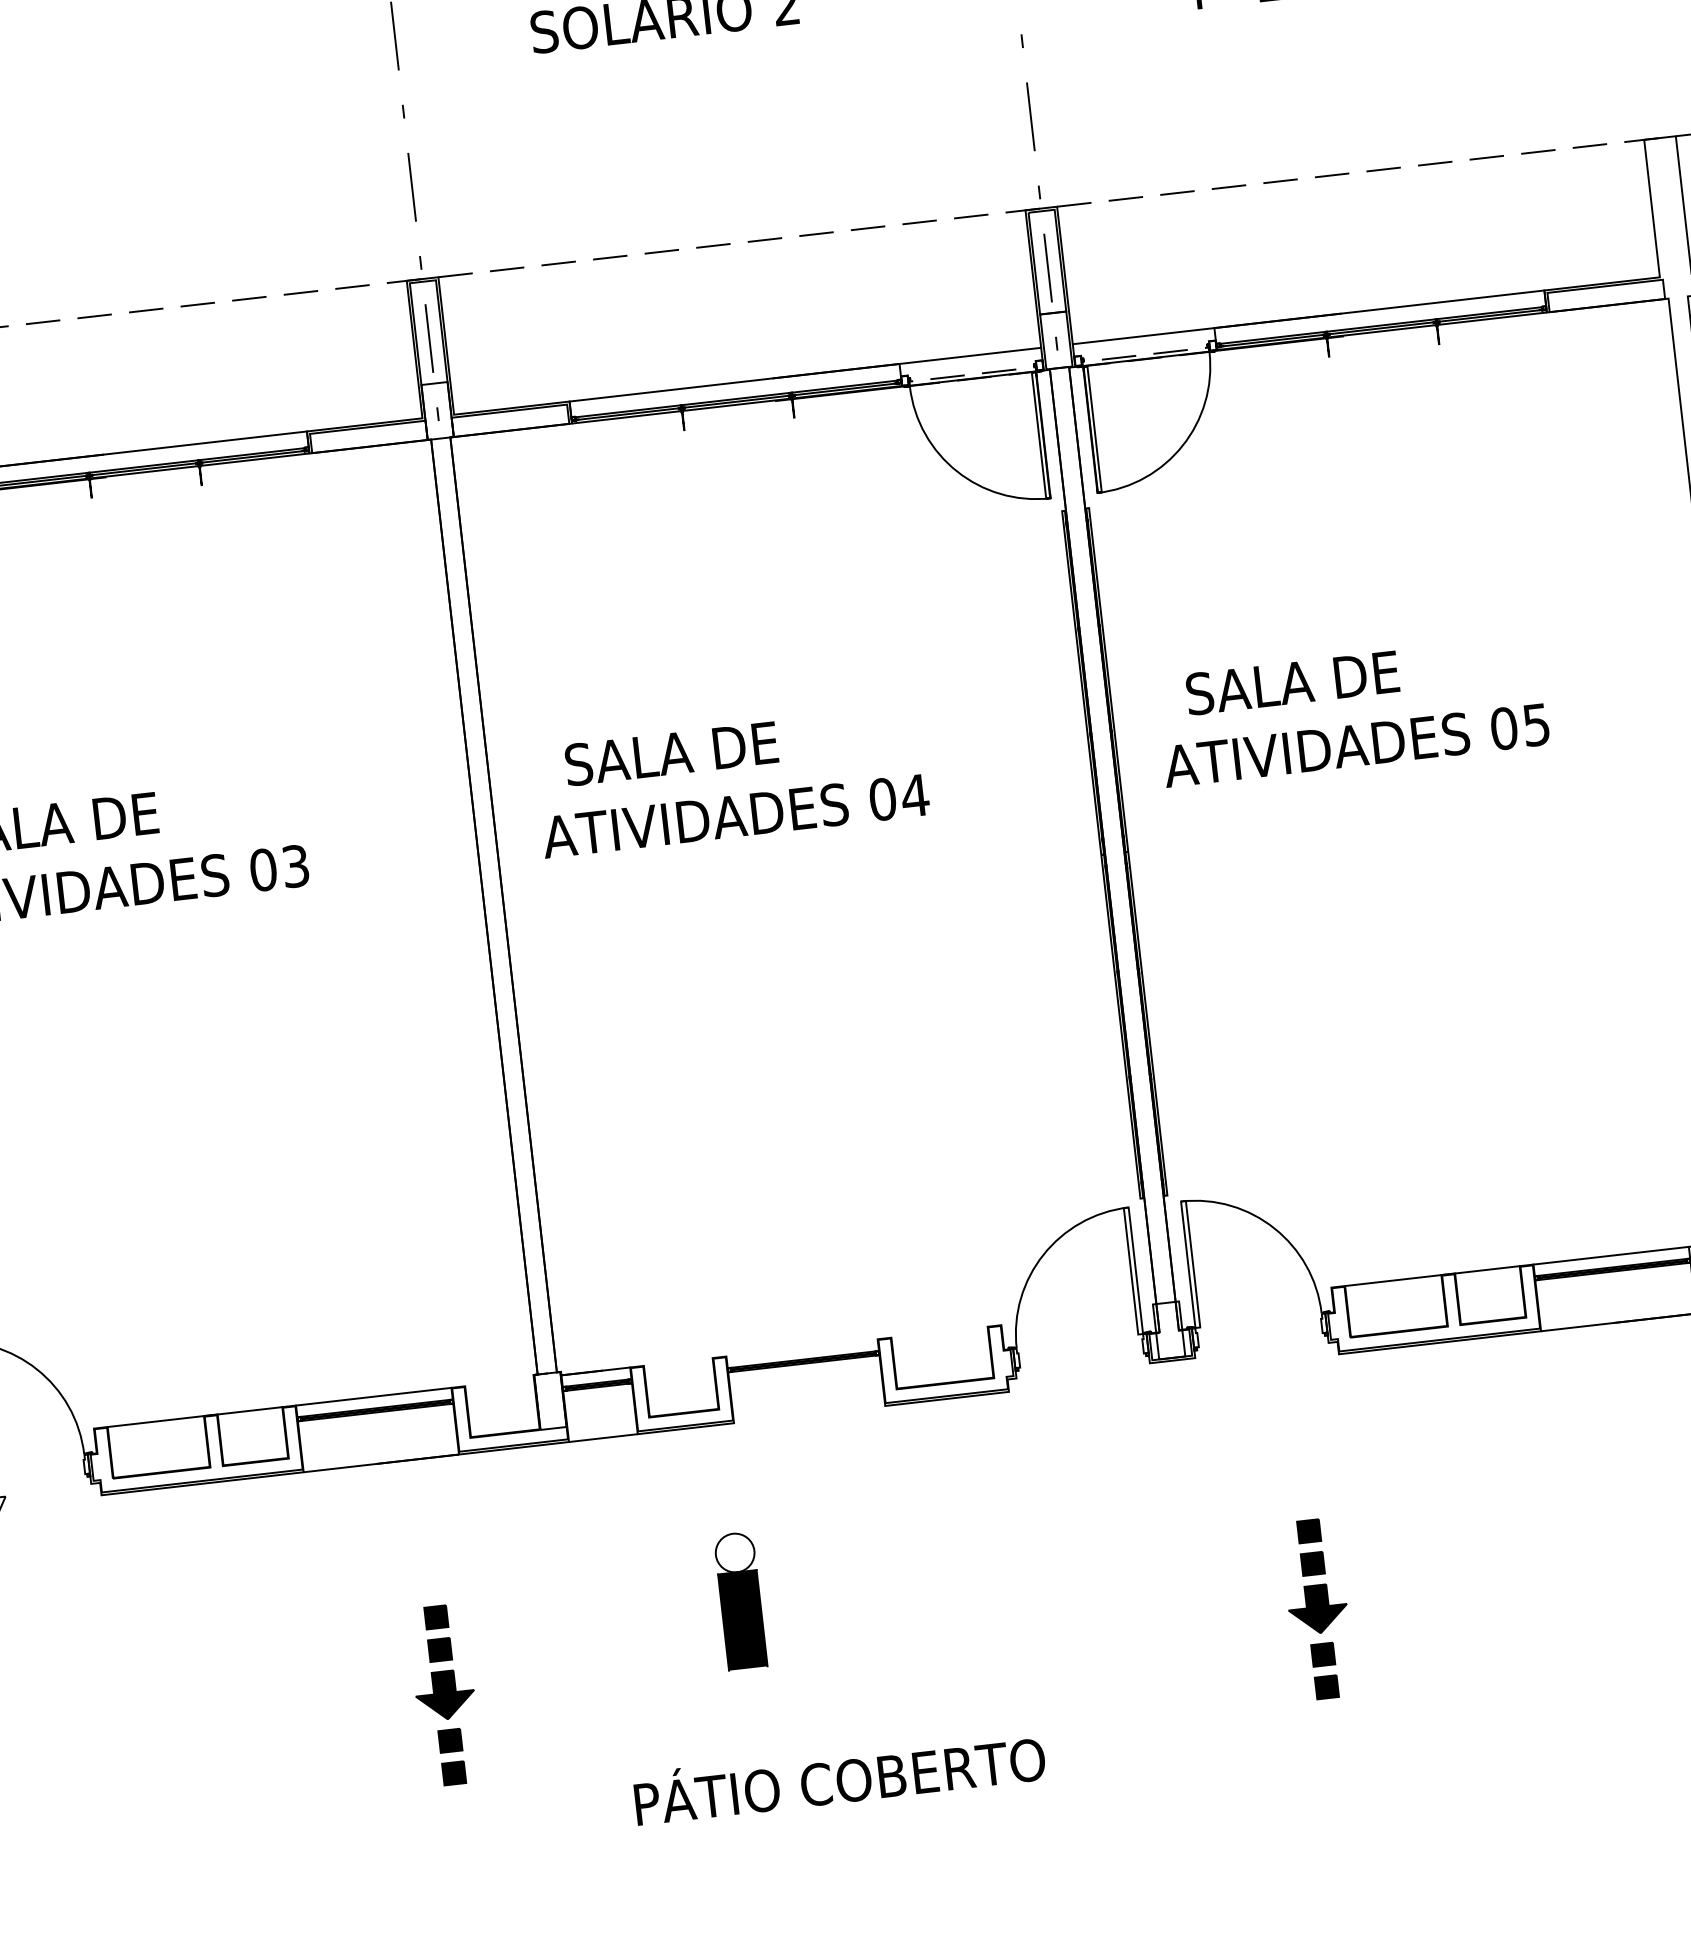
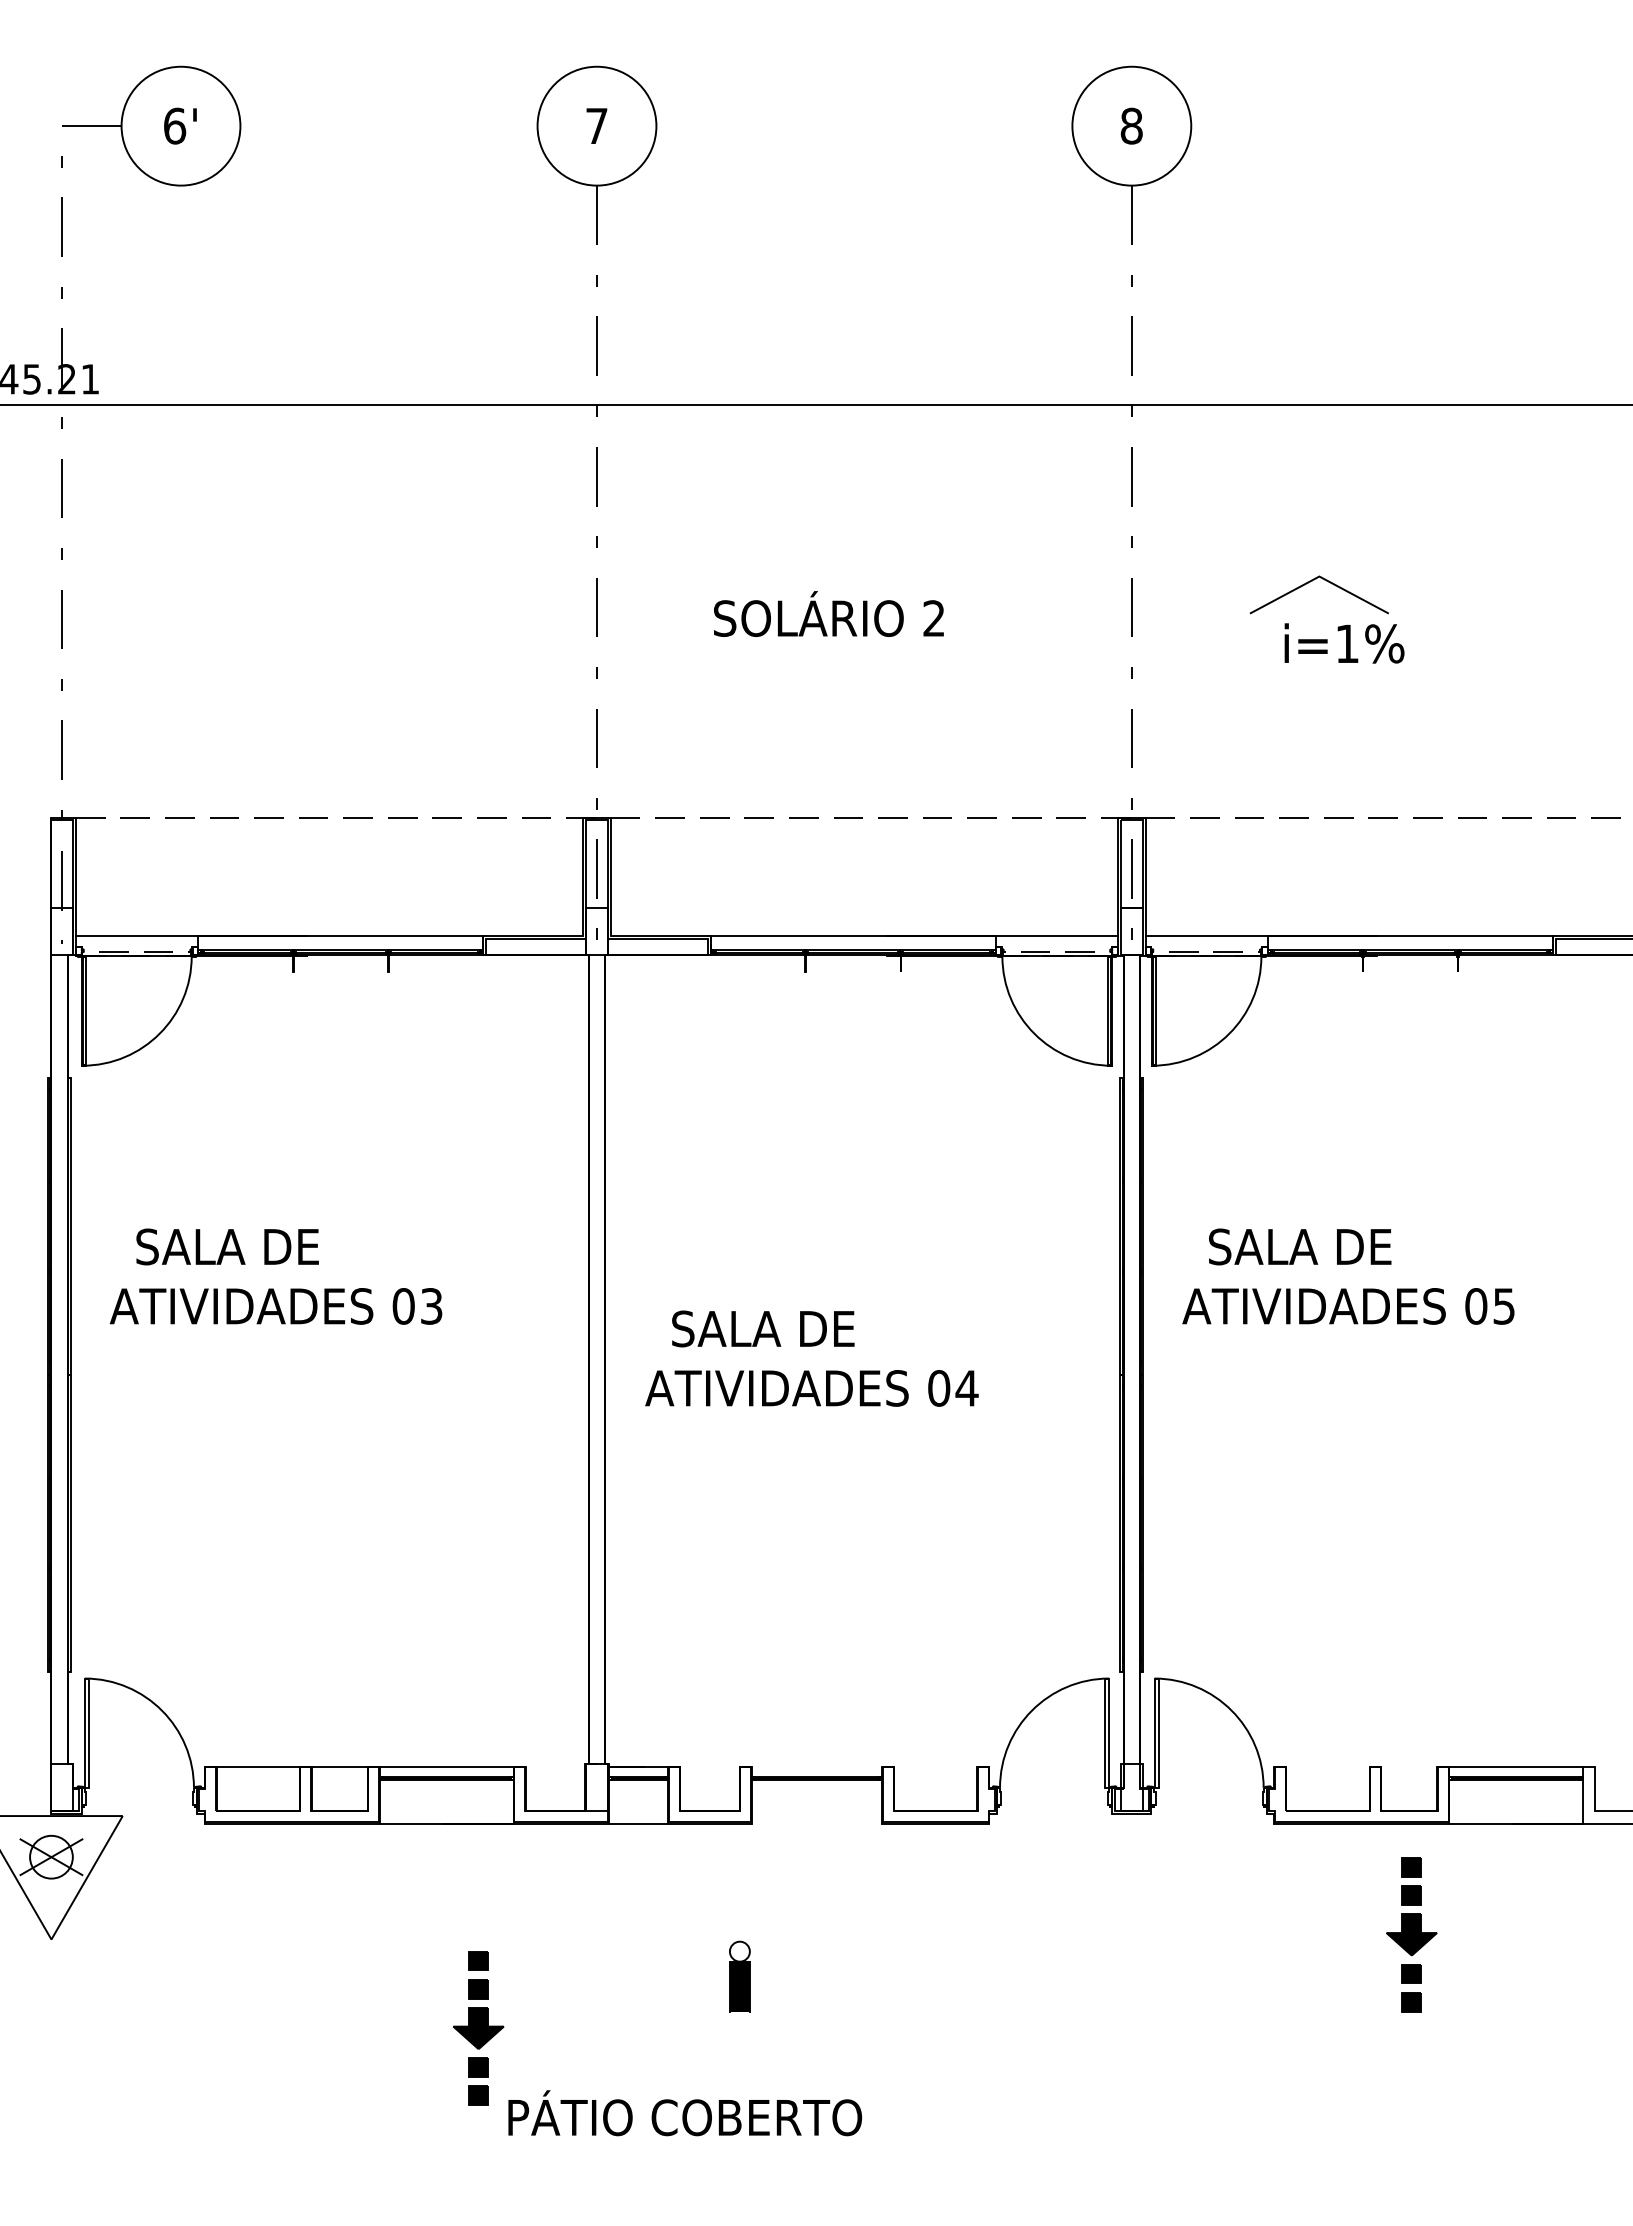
text: (731, 781) -> (811, 1358), moved
line: (1432, 1276) -> (1361, 1766), removed
part: (740, 1600) -> (739, 1976), size x0.6
part: (1317, 1608) -> (1411, 1934), moved
text: (839, 1777) -> (685, 2113), moved

